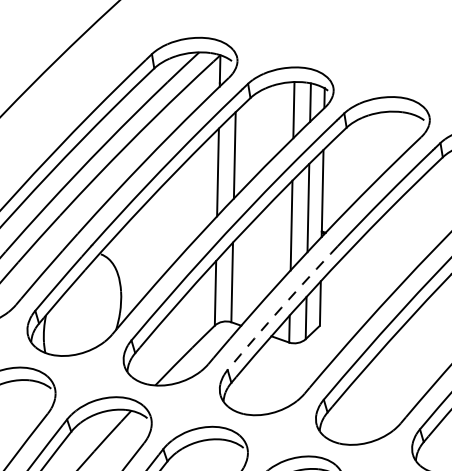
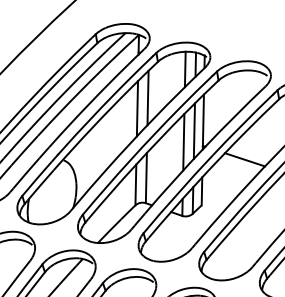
line: (387, 252) -> (244, 159), added
arc: (281, 306) -> (177, 193), dashed -> solid

